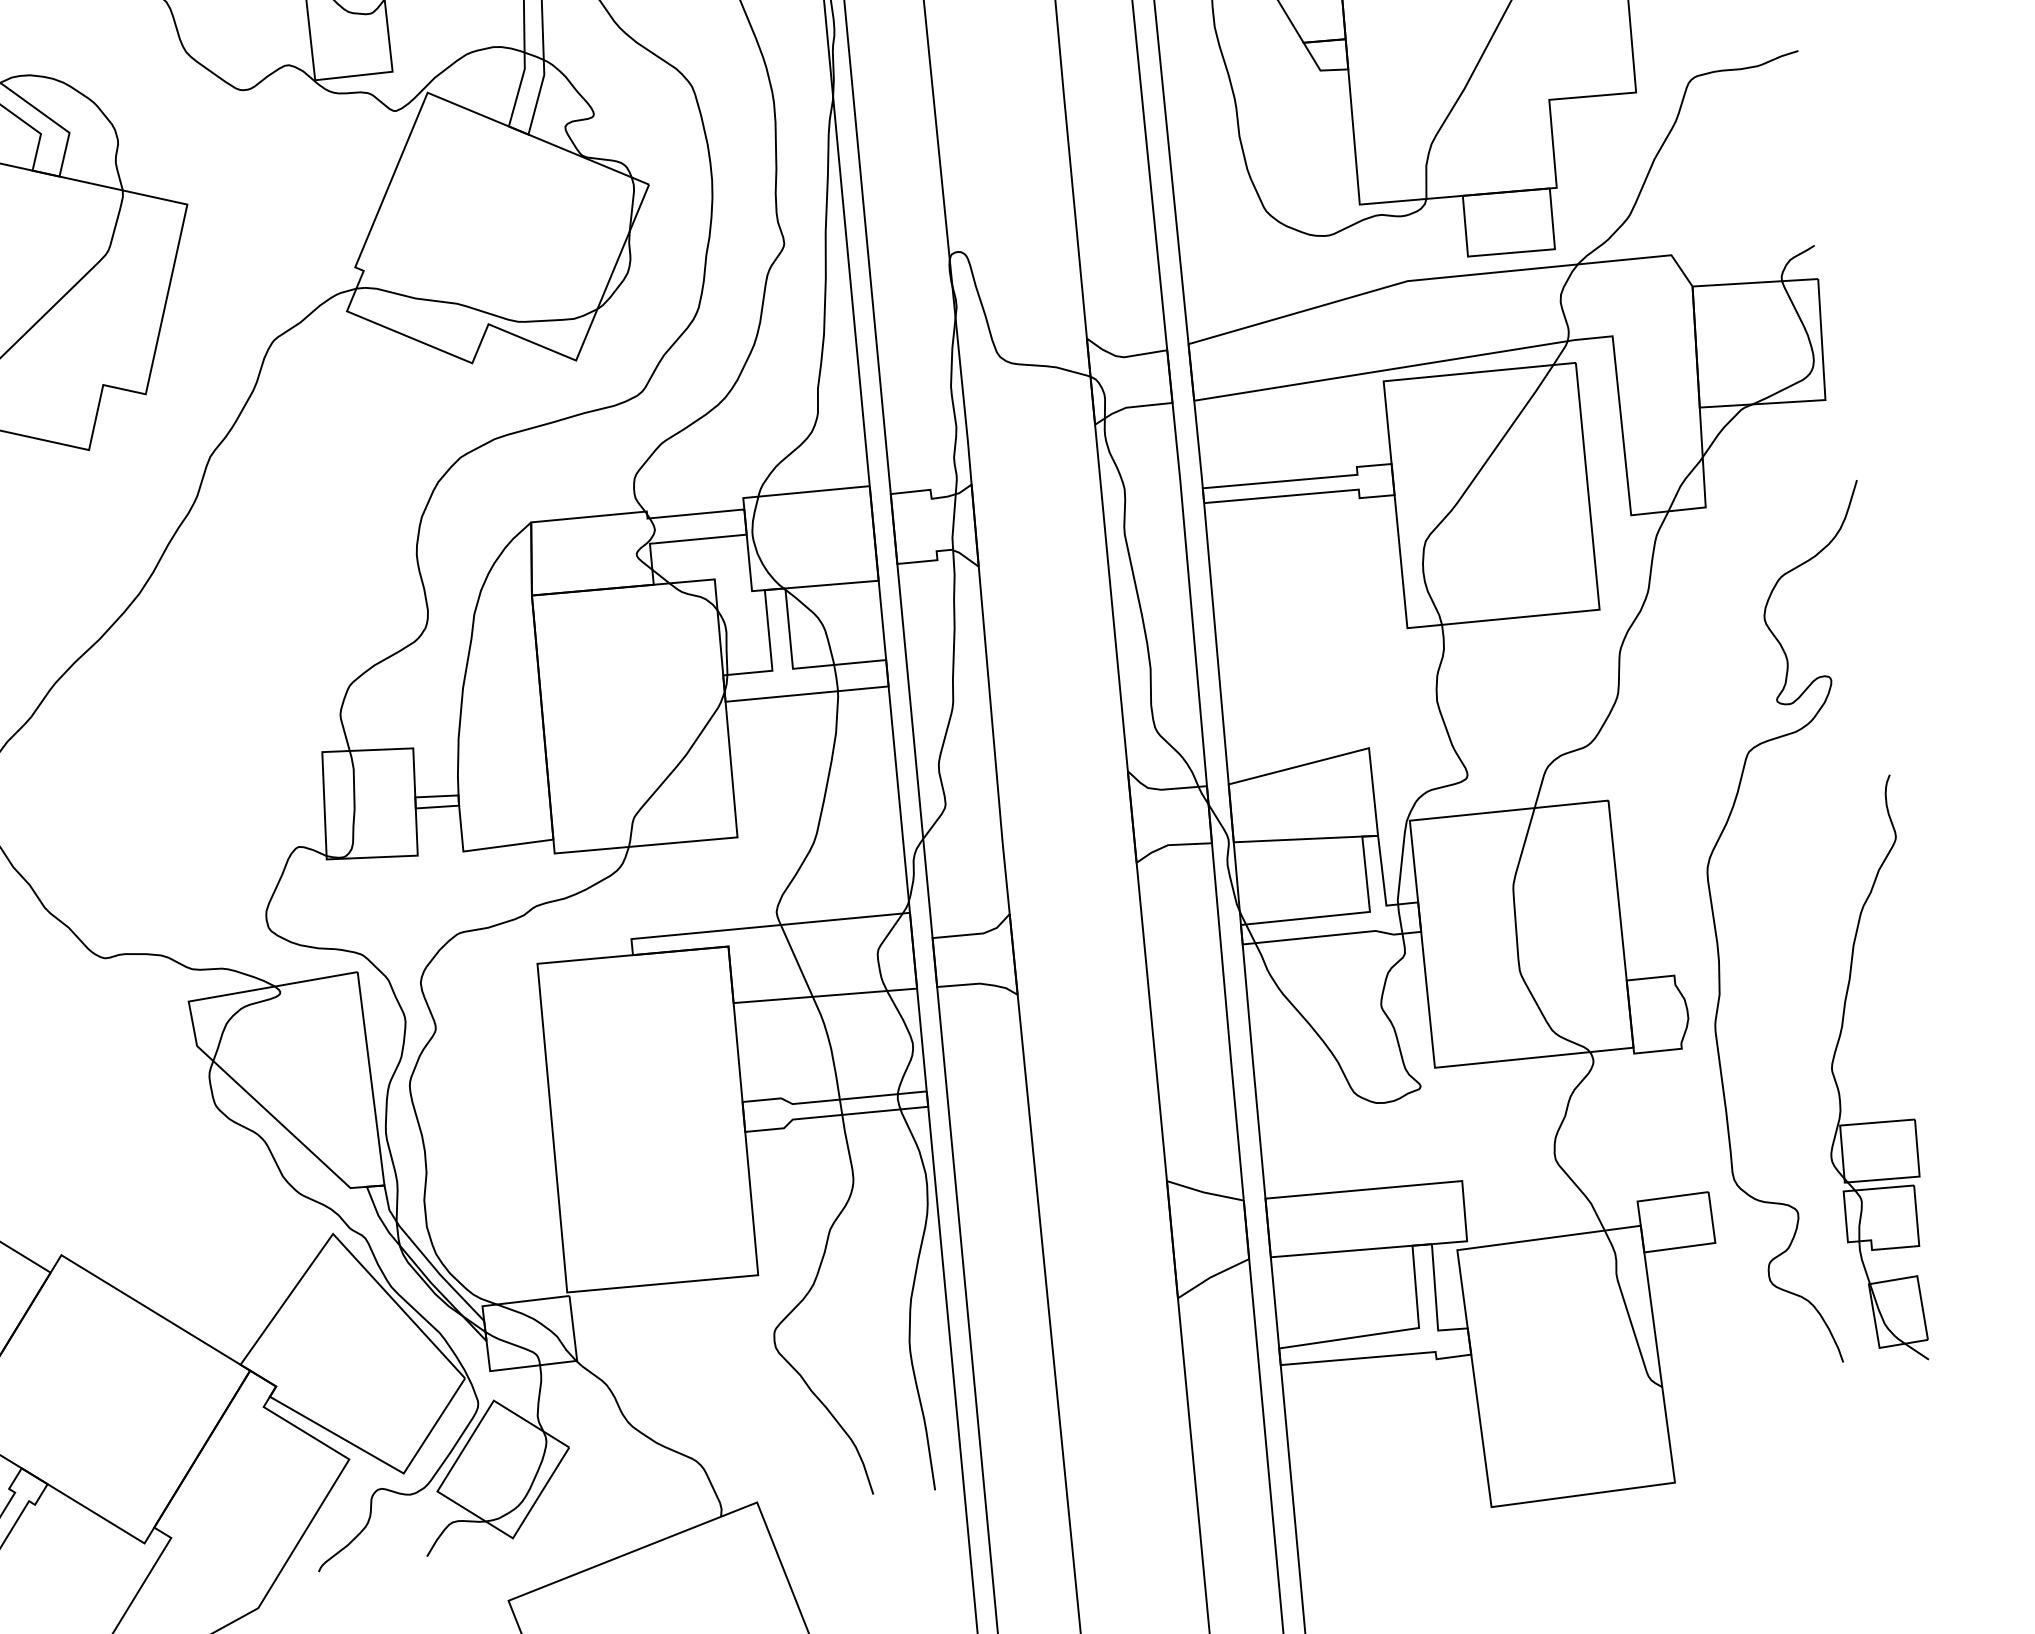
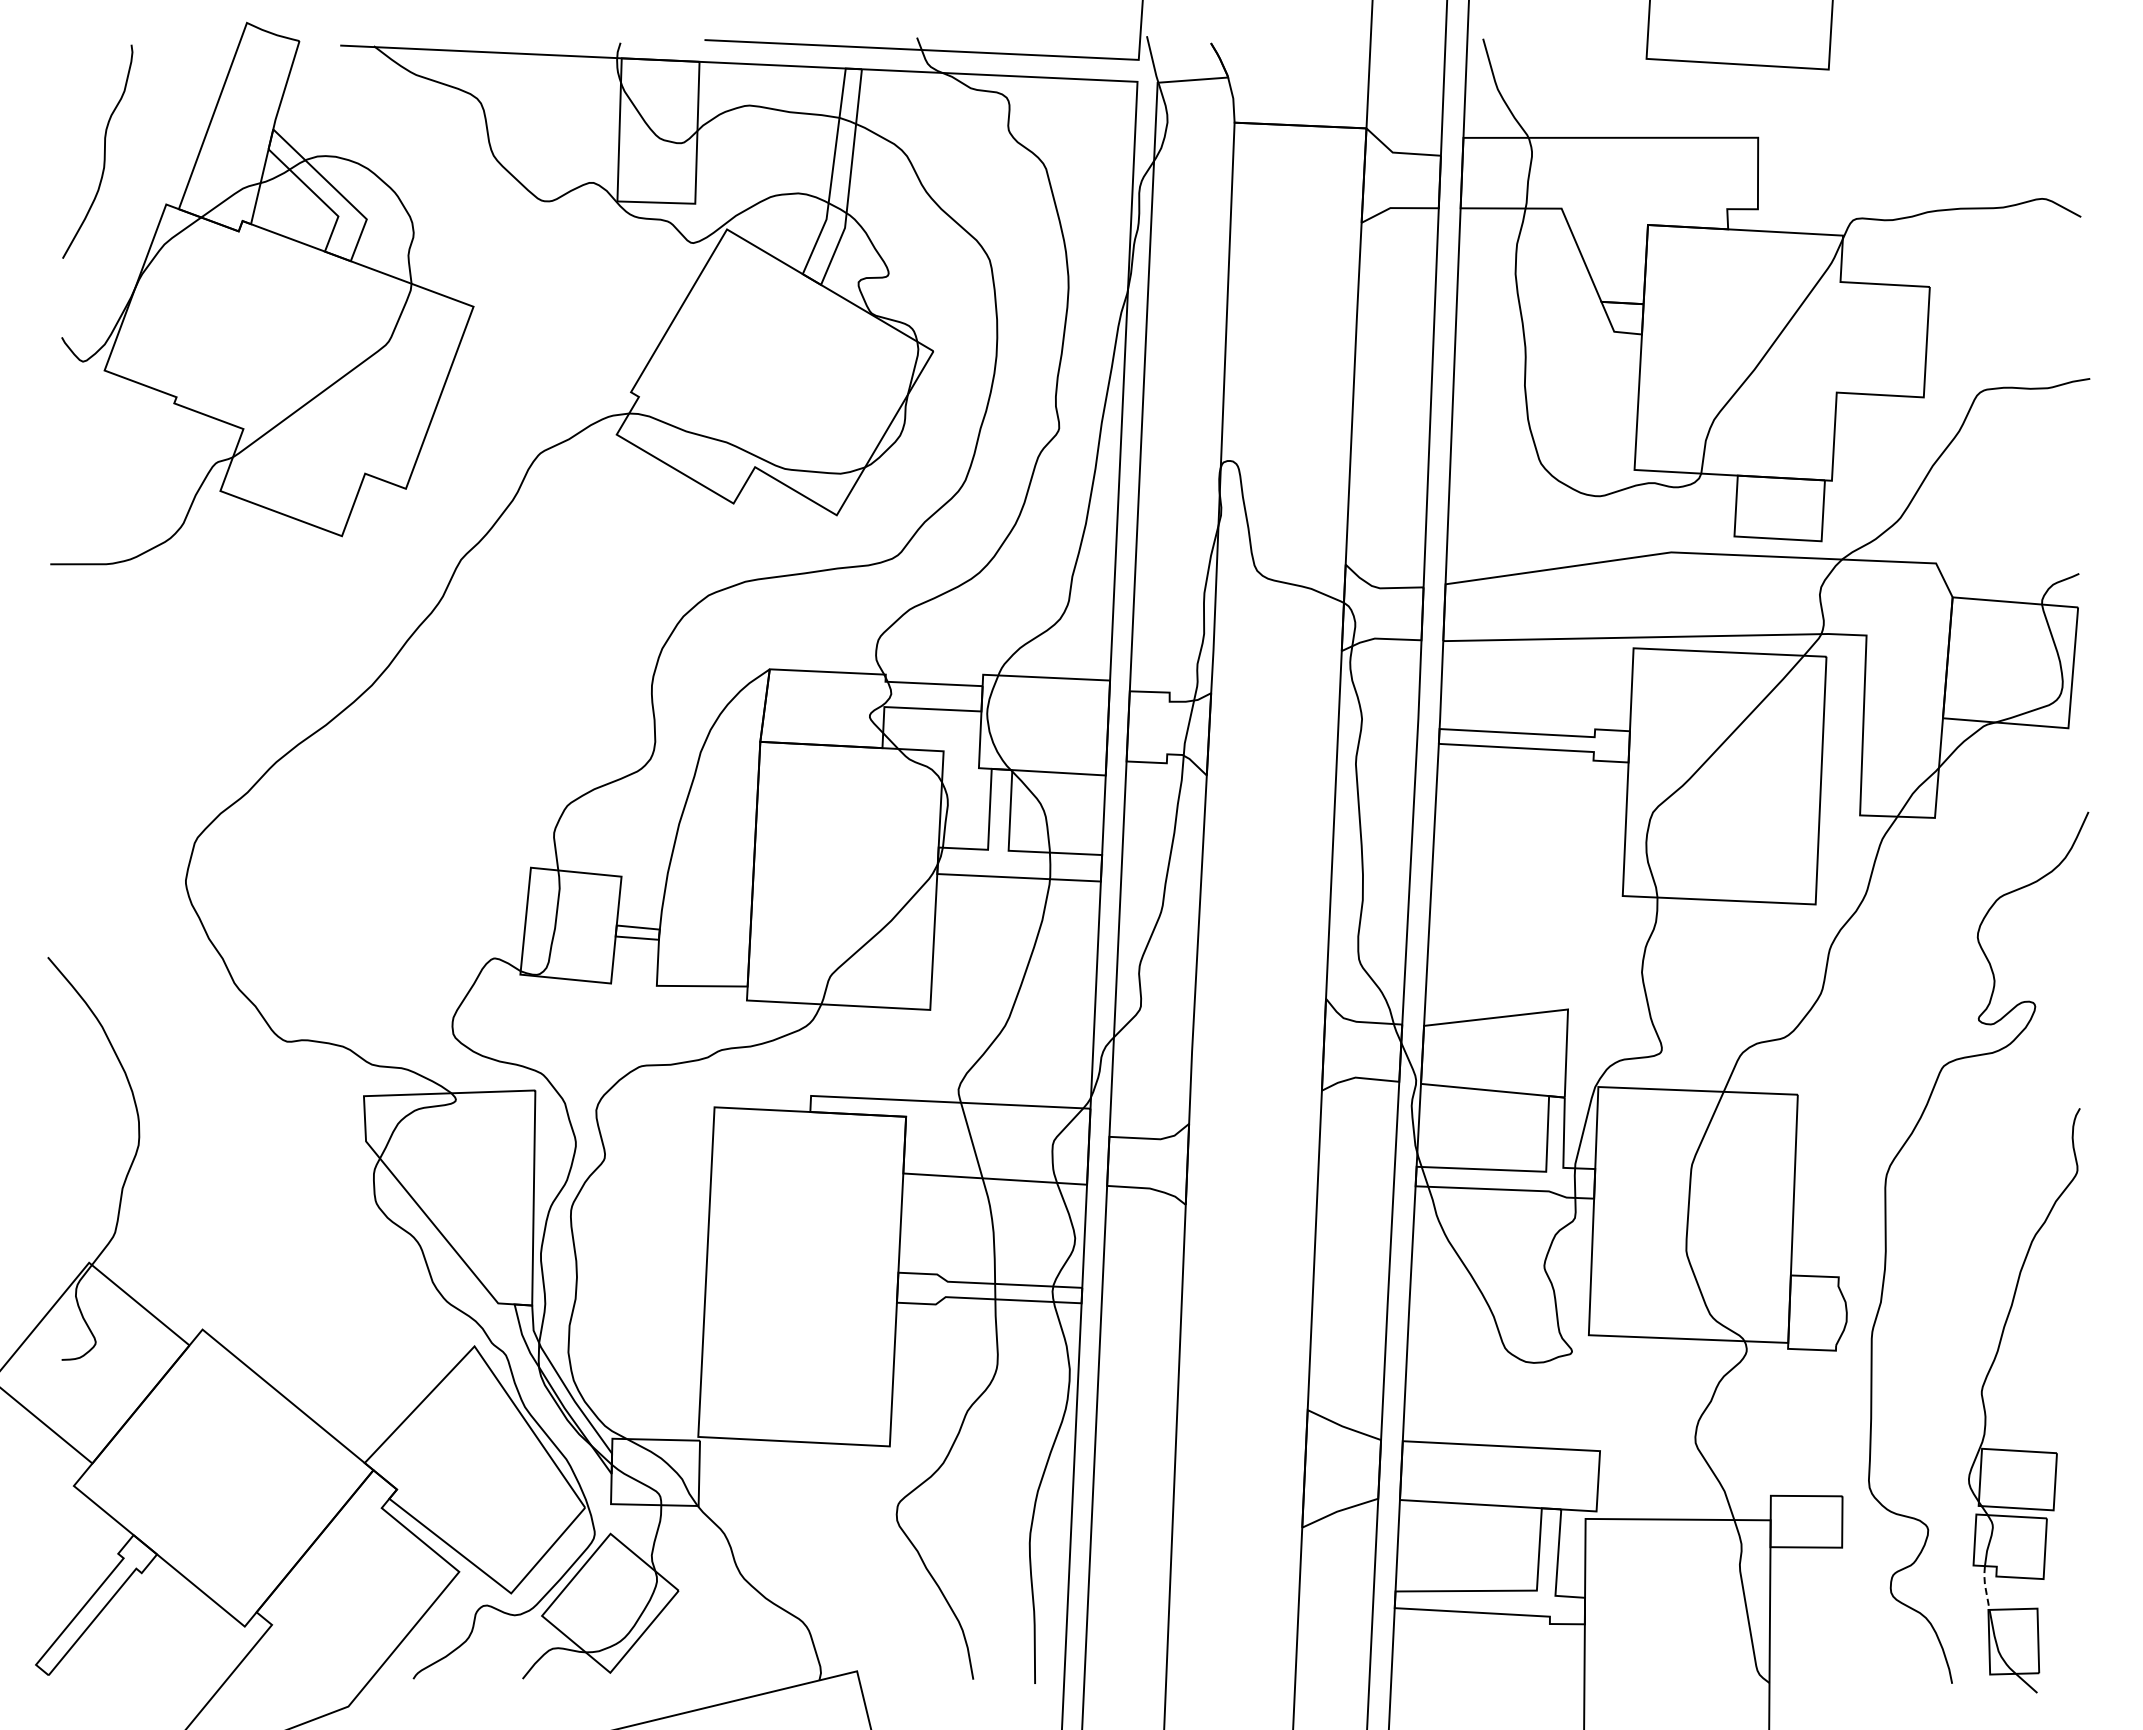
line: (1862, 1262) -> (1985, 1587), solid -> dashed

